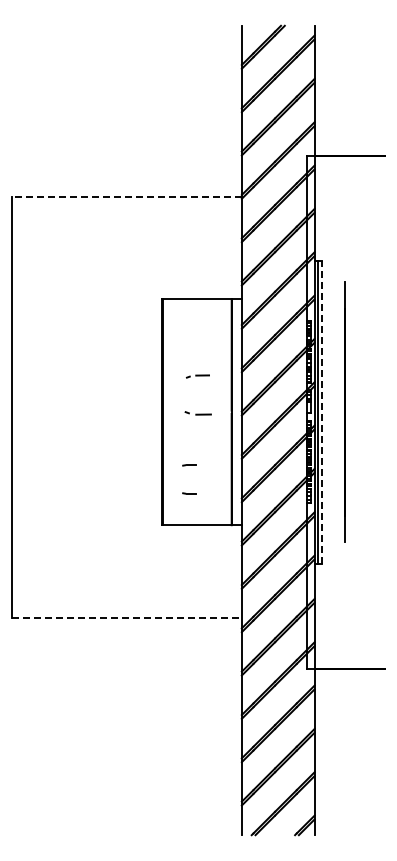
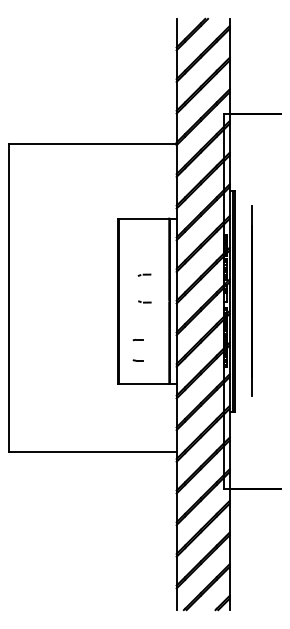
line: (126, 196) -> (92, 143), dashed -> solid
part: (197, 376) -> (144, 275), size x0.71
line: (322, 411) -> (235, 300), dashed -> solid
part: (198, 413) -> (145, 302), size x0.62
line: (126, 618) -> (92, 451), dashed -> solid

